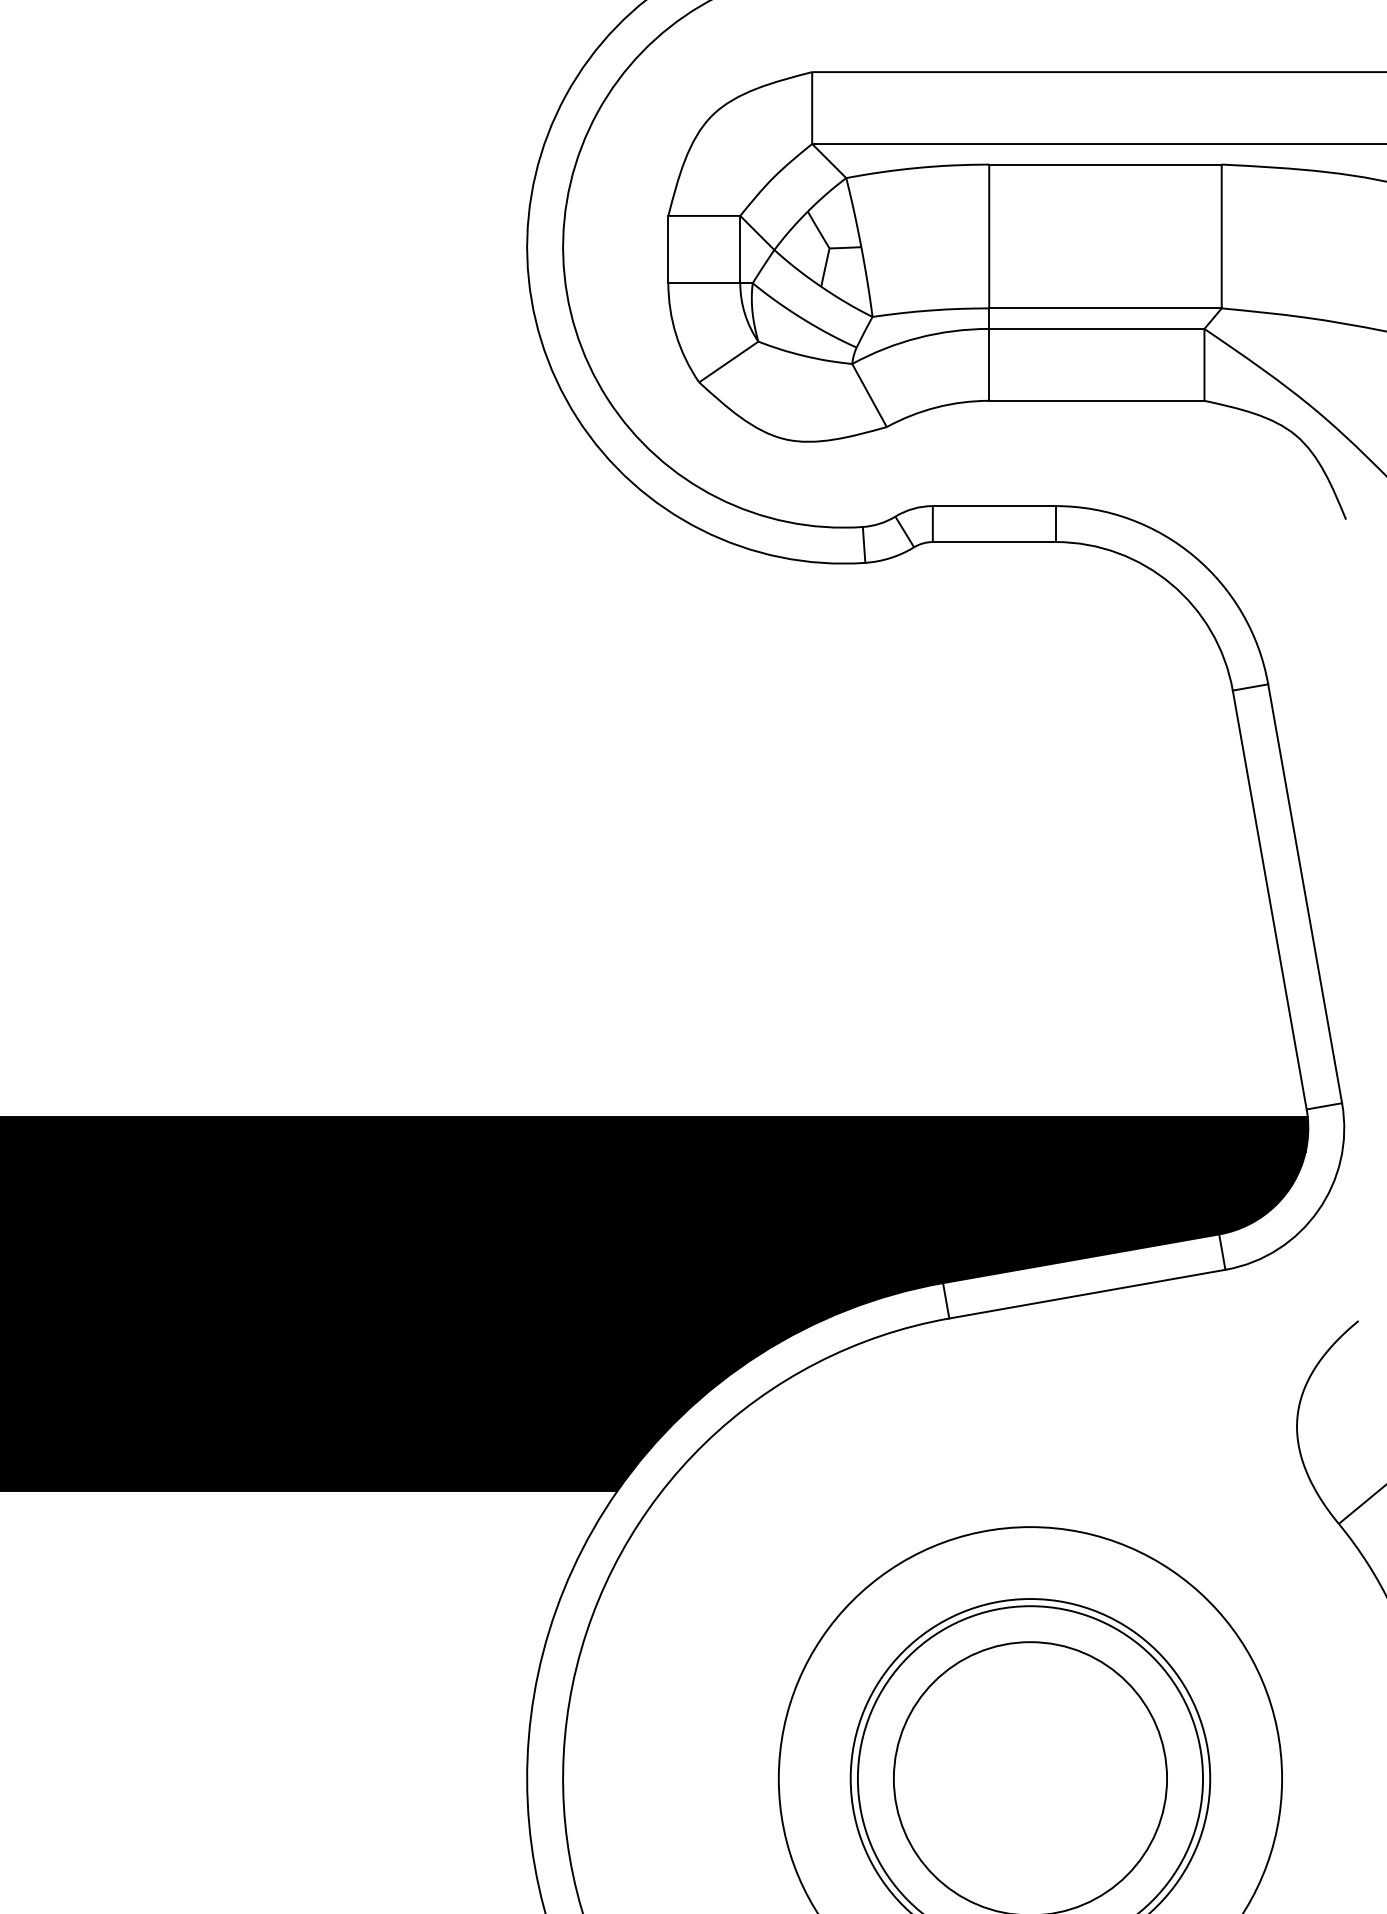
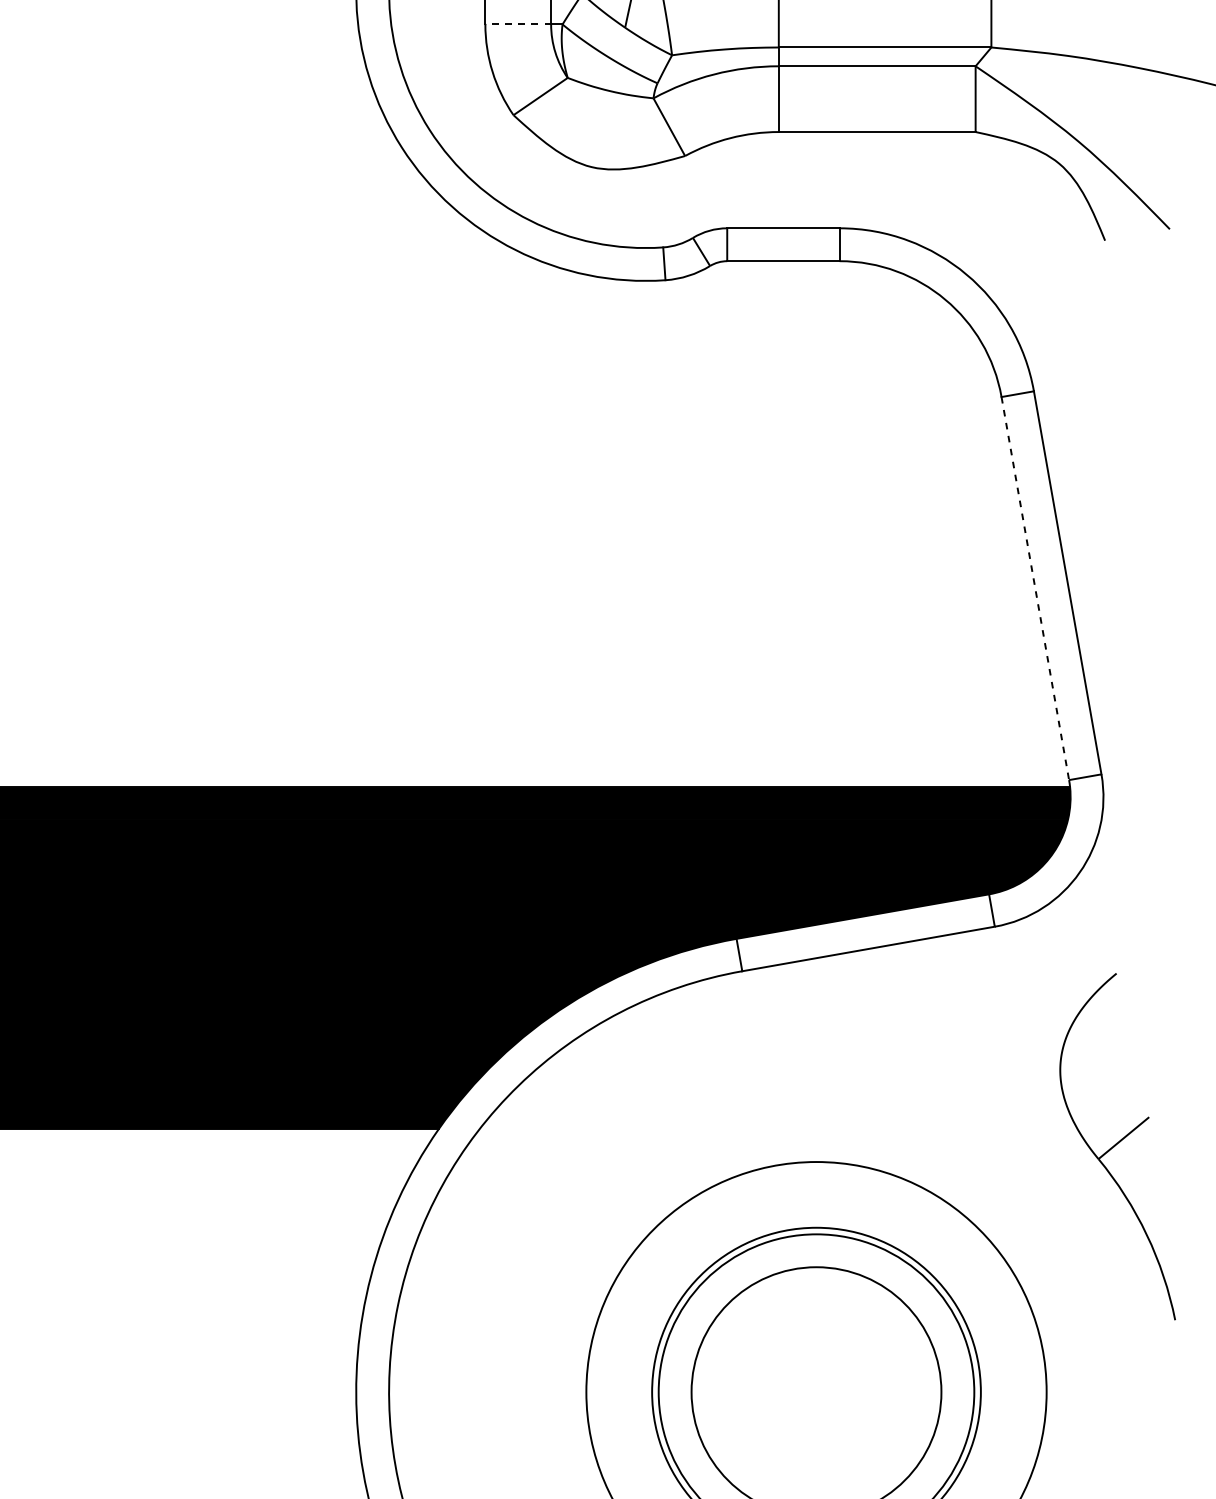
line: (704, 283) -> (518, 24), solid -> dashed
line: (1269, 900) -> (1035, 588), solid -> dashed

